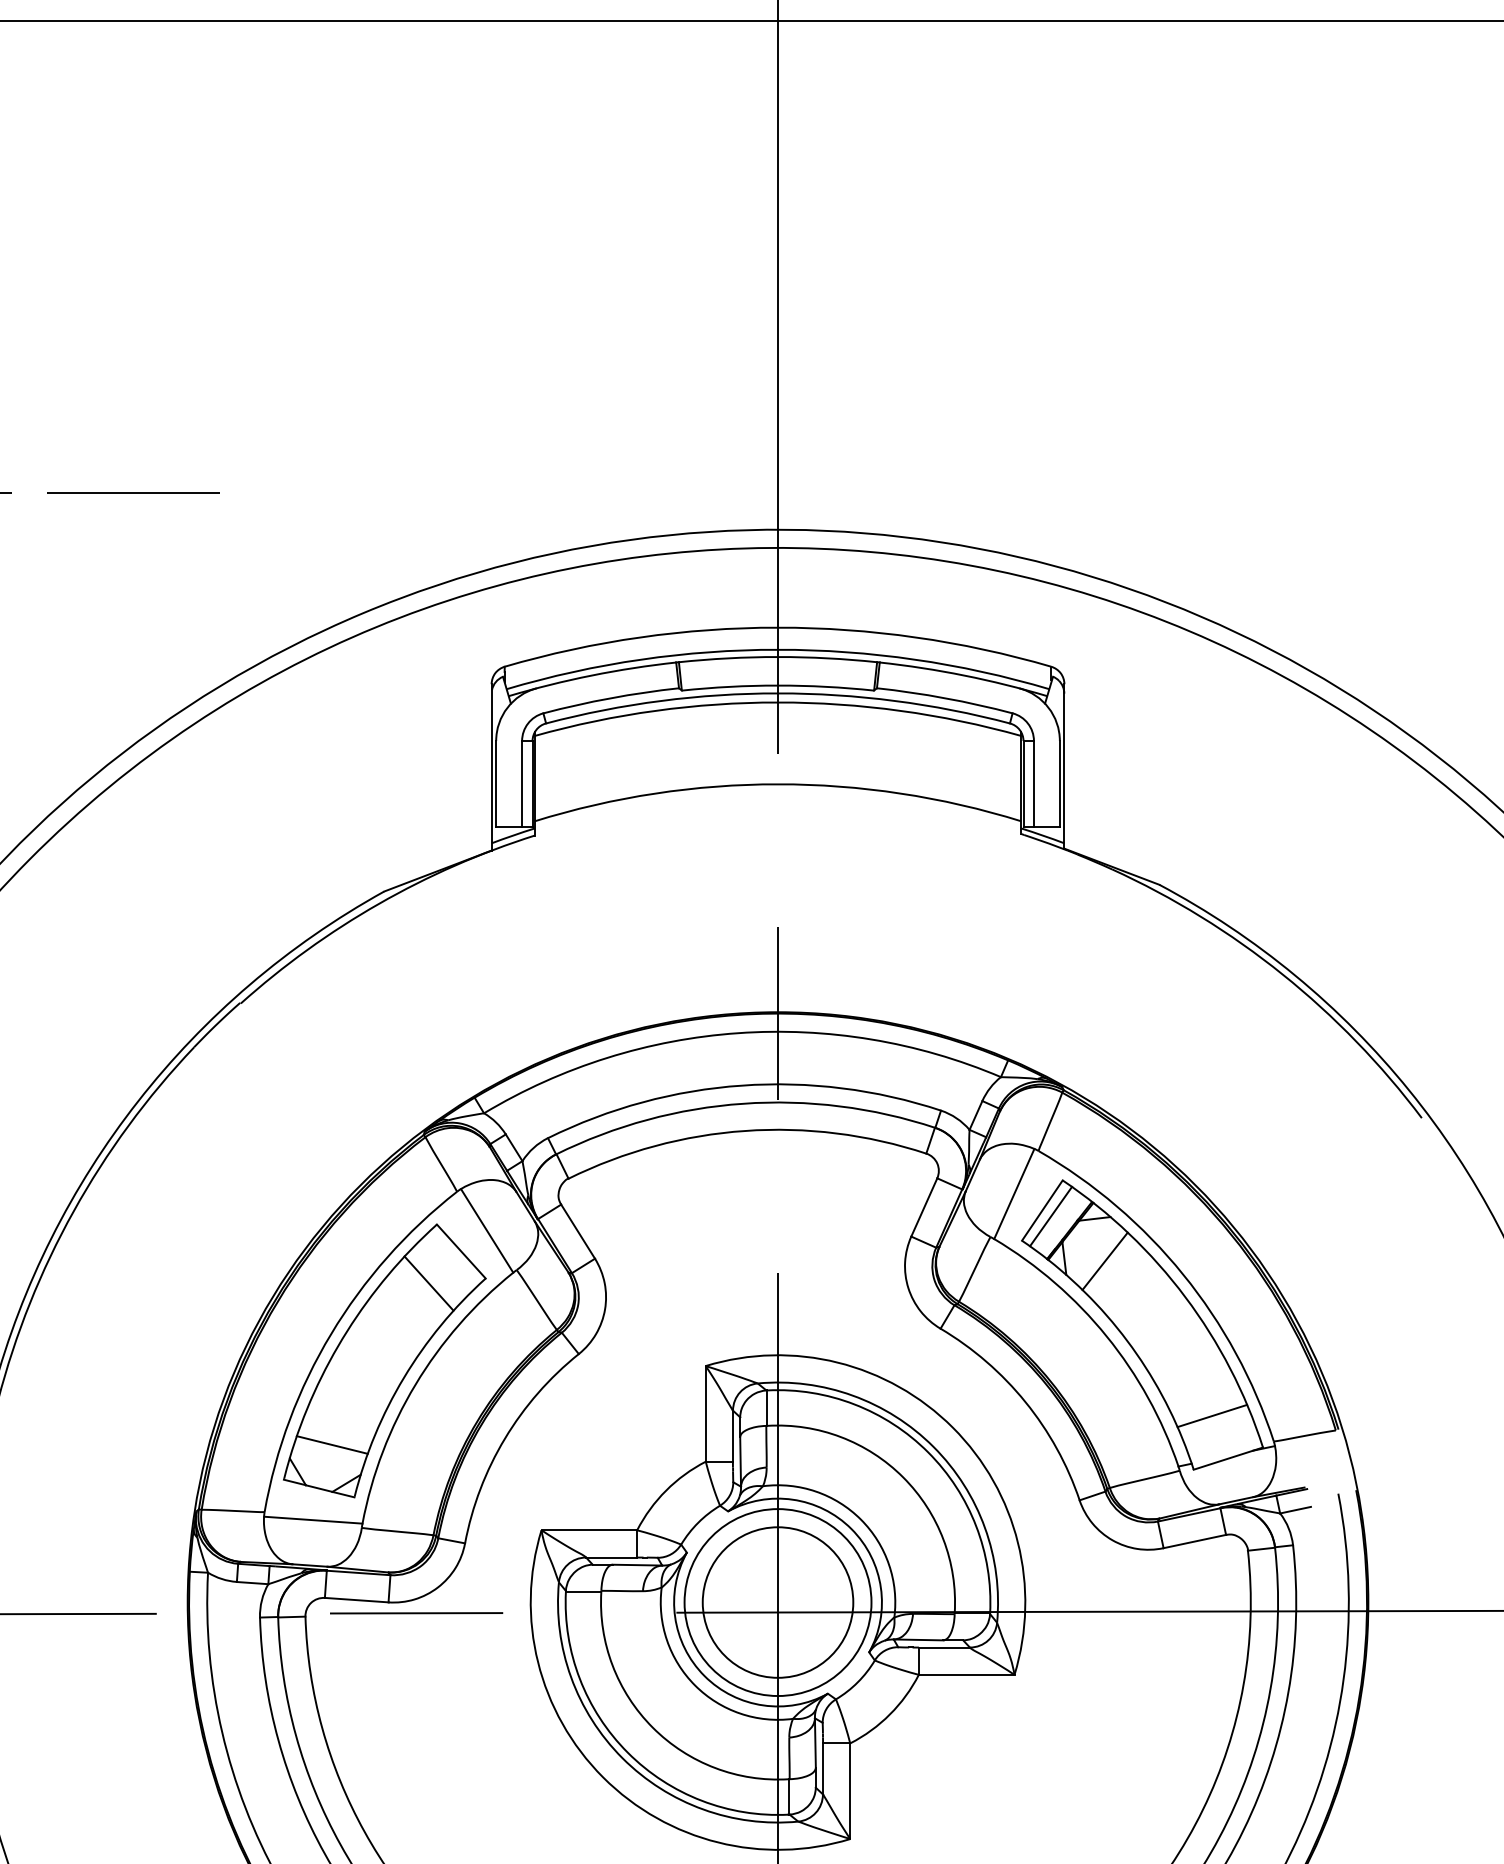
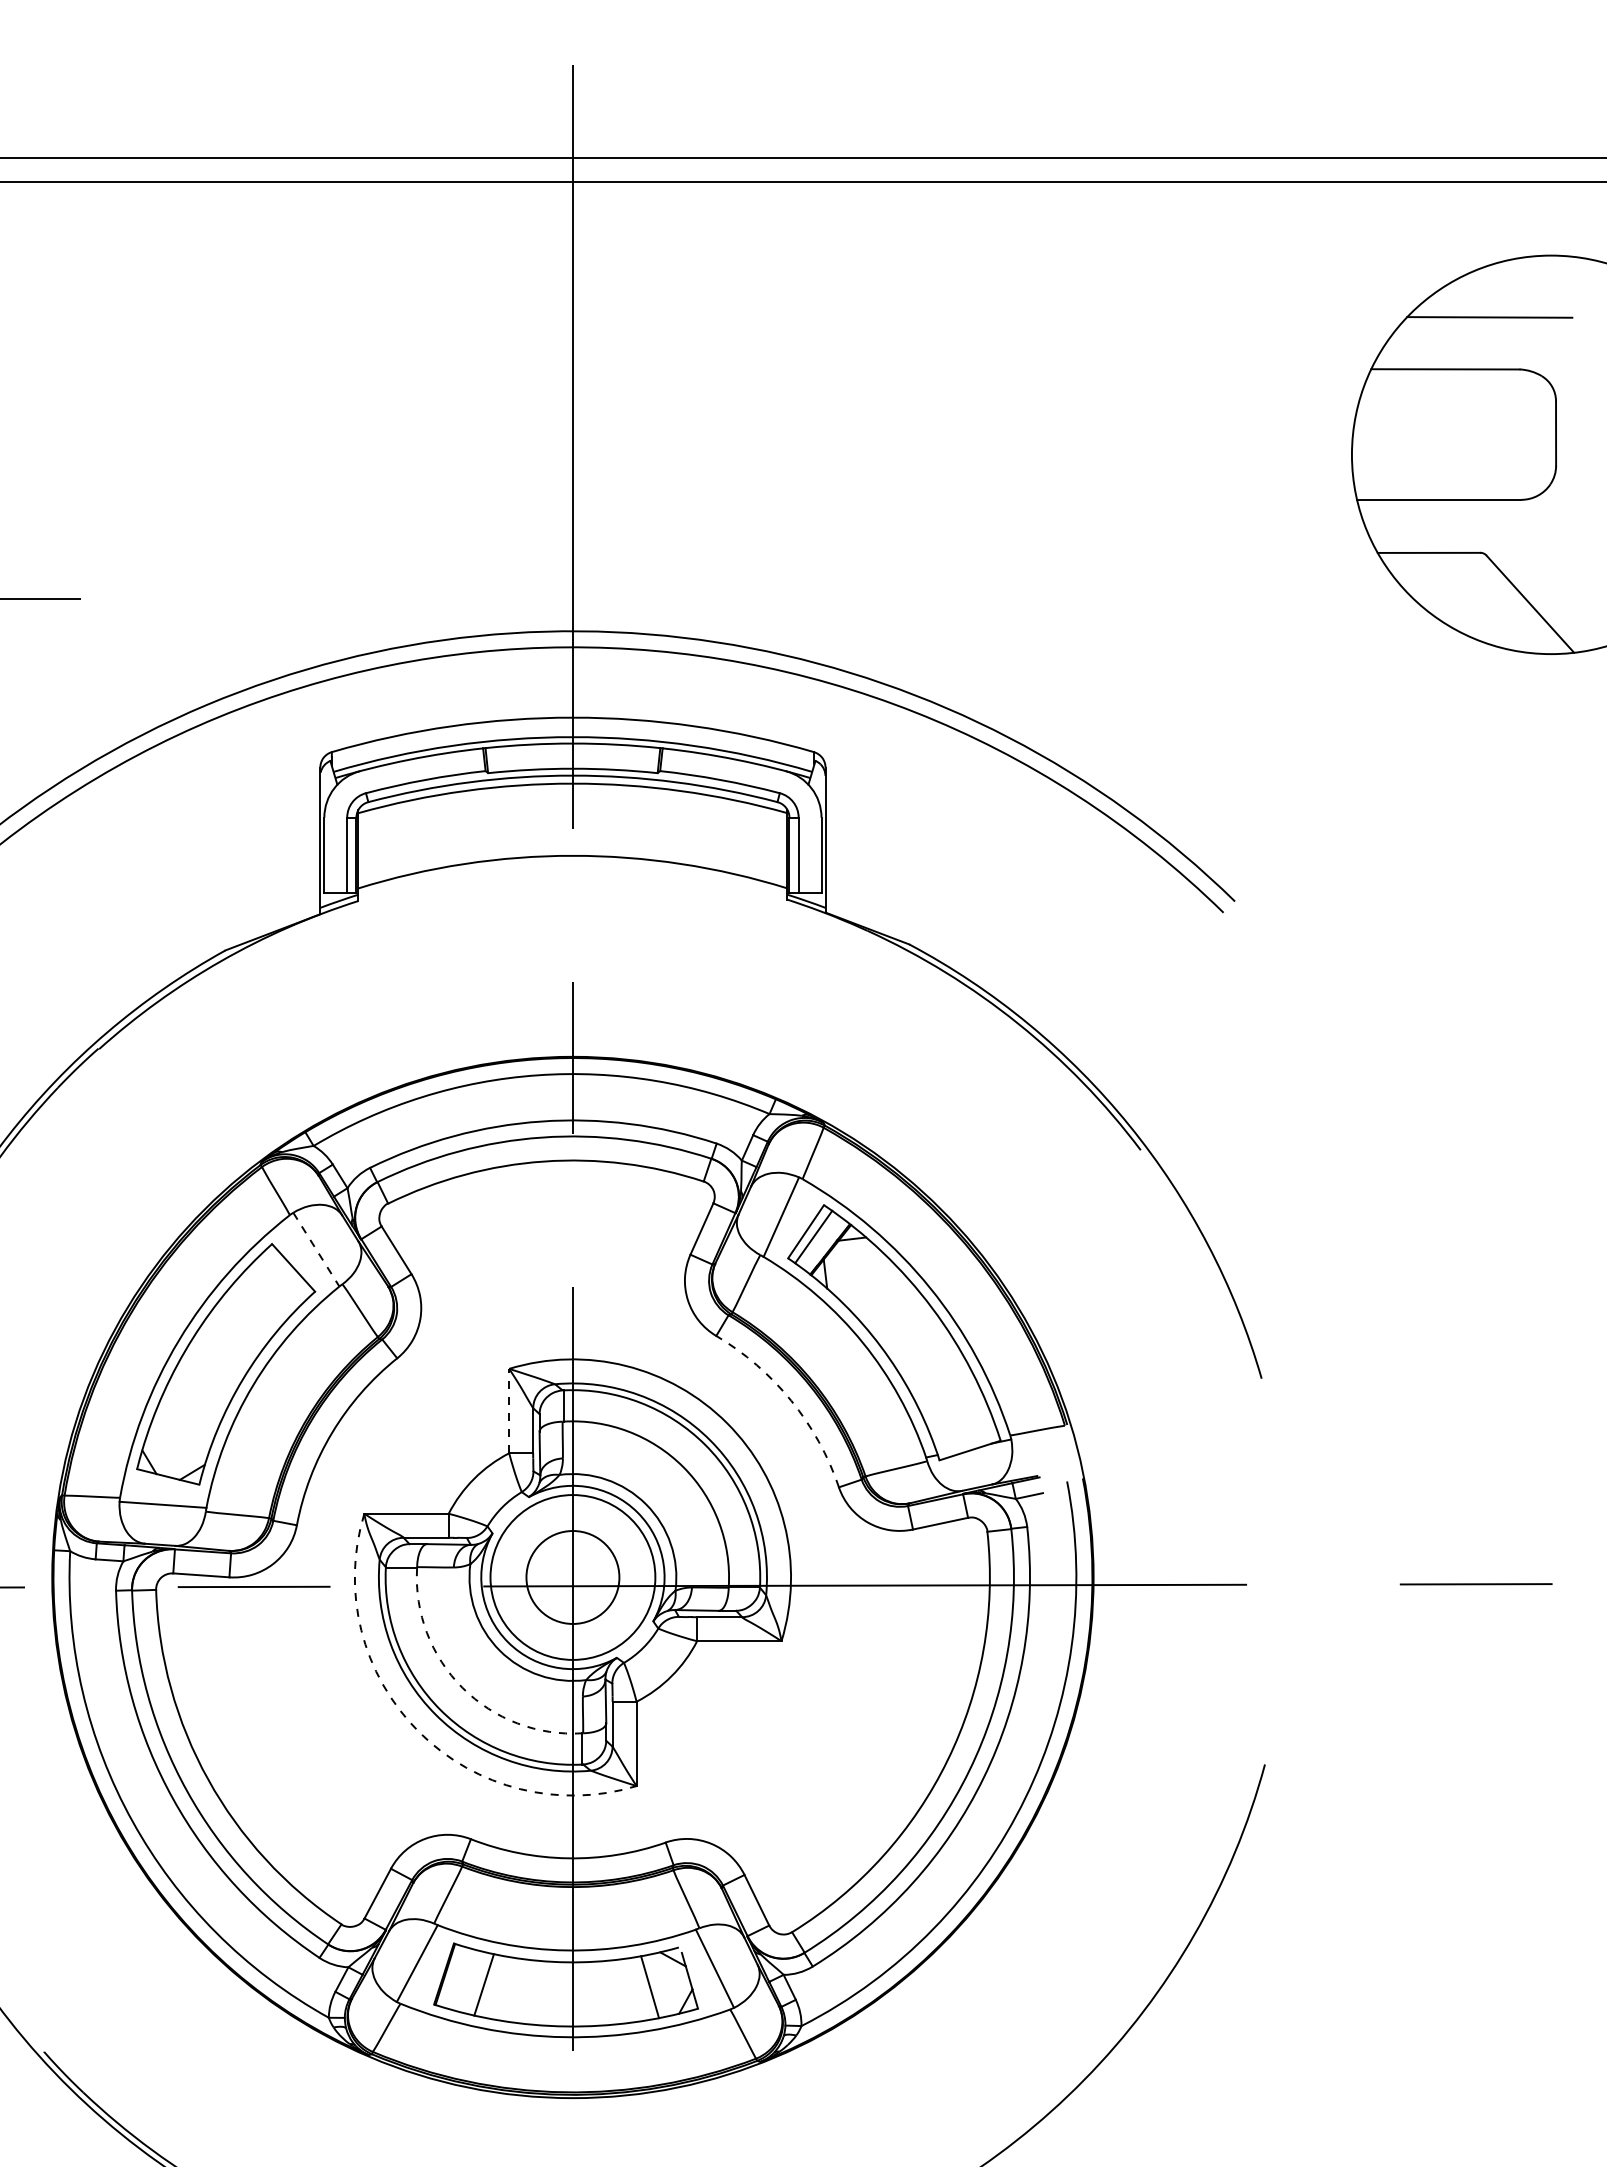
line: (487, 1231) -> (316, 1250), solid -> dashed
line: (1105, 1261) -> (861, 1276), removed
line: (428, 1283) -> (264, 1296), removed
arc: (1025, 1401) -> (791, 1400), solid -> dashed
line: (706, 1413) -> (509, 1410), solid -> dashed
line: (1211, 1415) -> (955, 1412), removed
line: (331, 1444) -> (179, 1438), removed
circle: (777, 1602) -> (572, 1577), size x0.7
arc: (652, 1727) -> (462, 1687), solid -> dashed
arc: (602, 1777) -> (418, 1731), solid -> dashed

